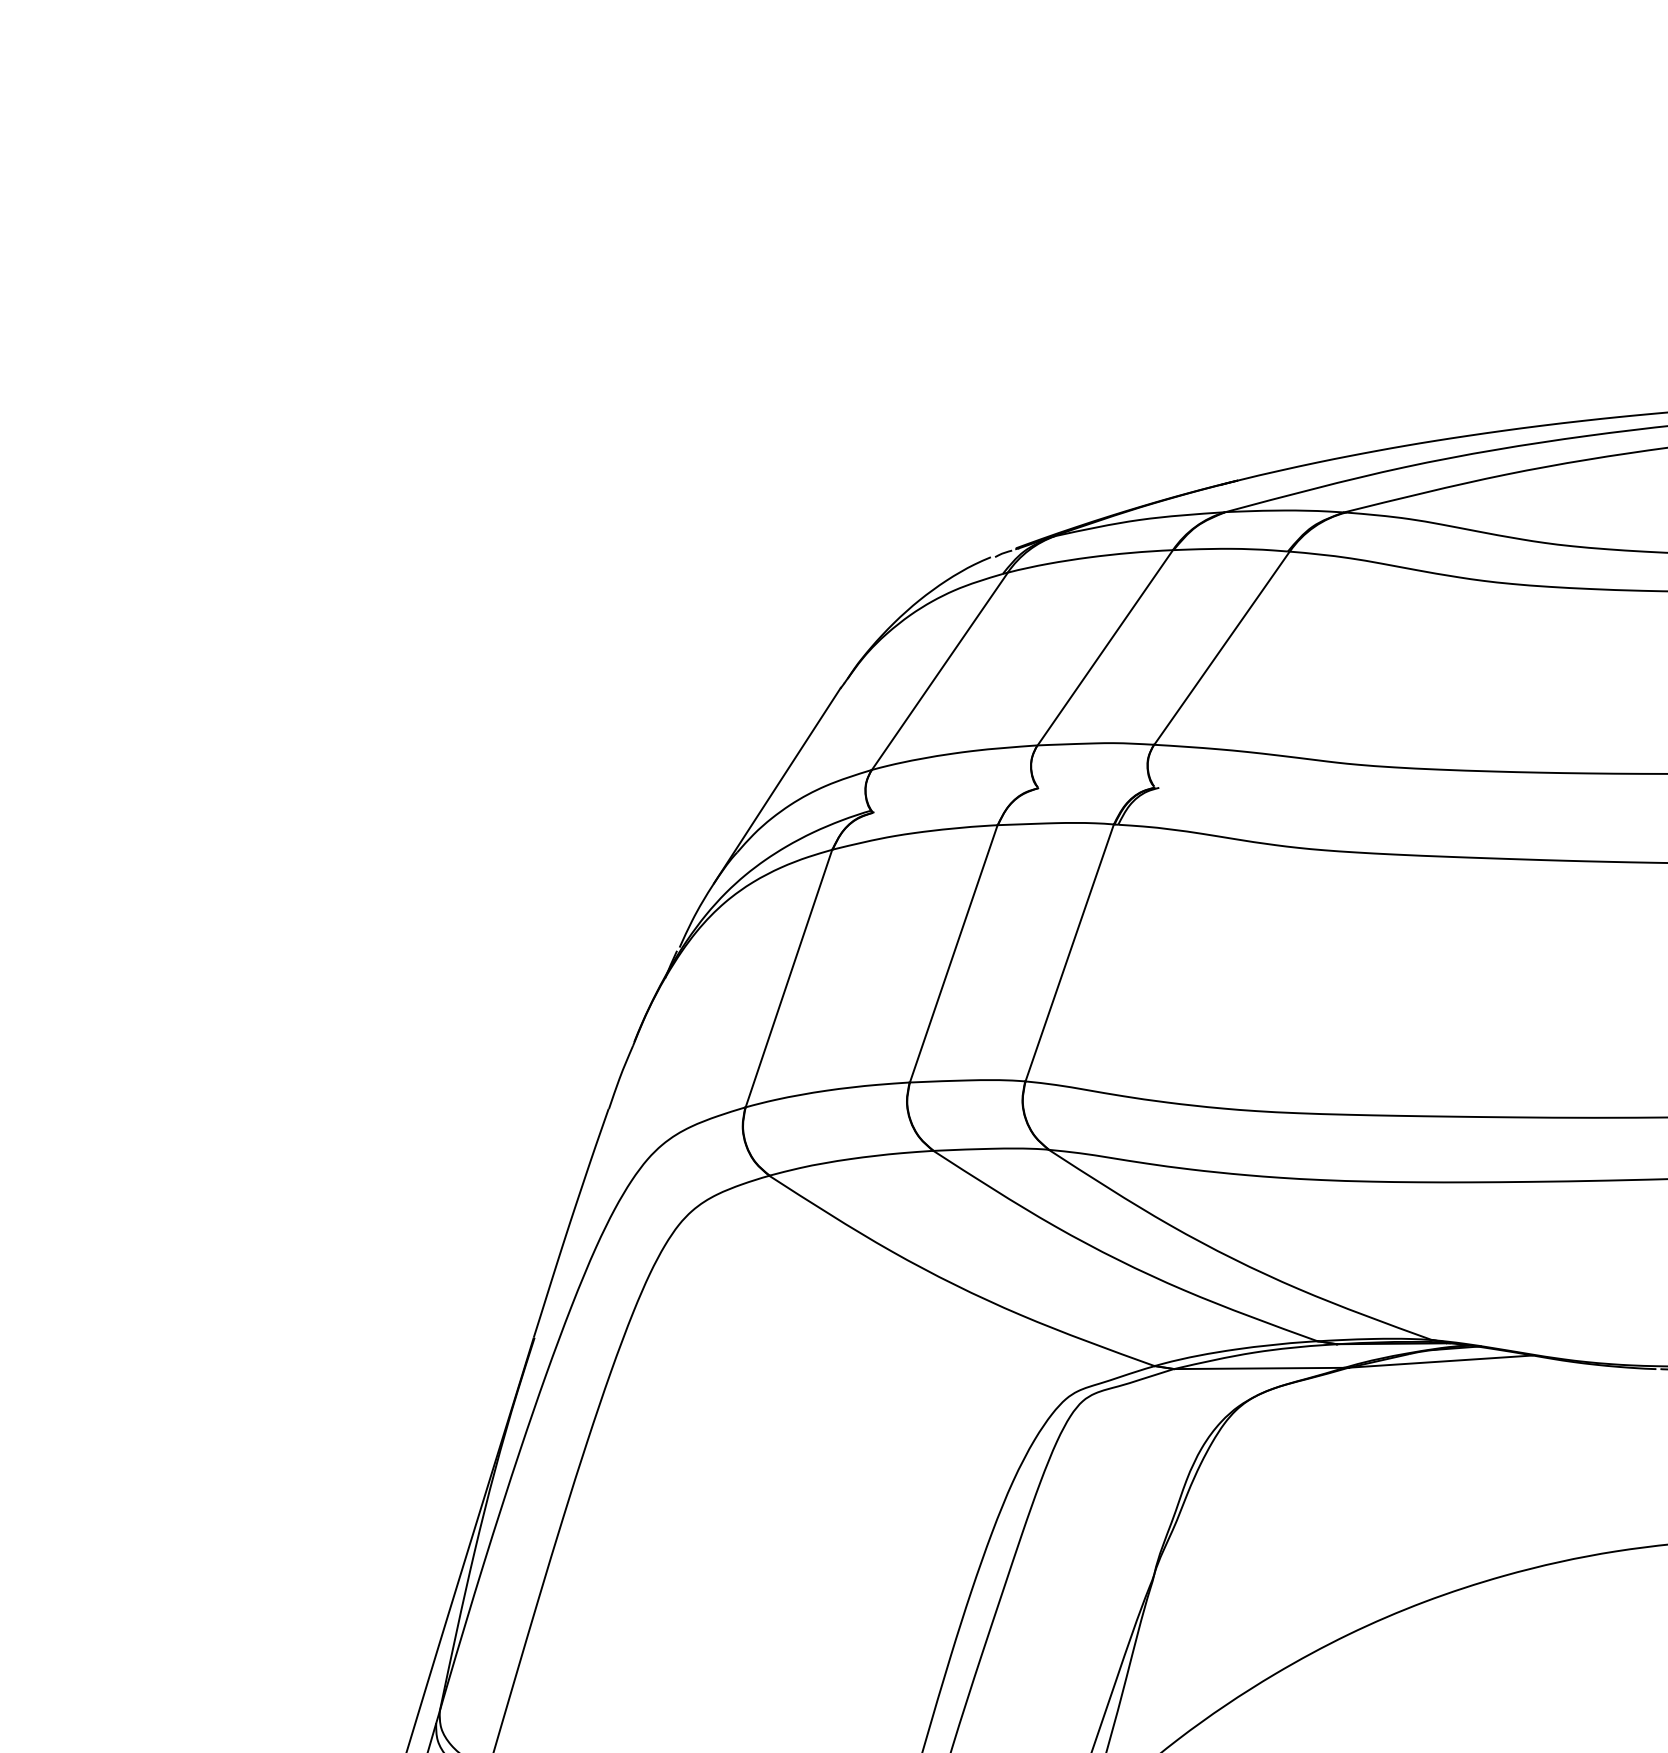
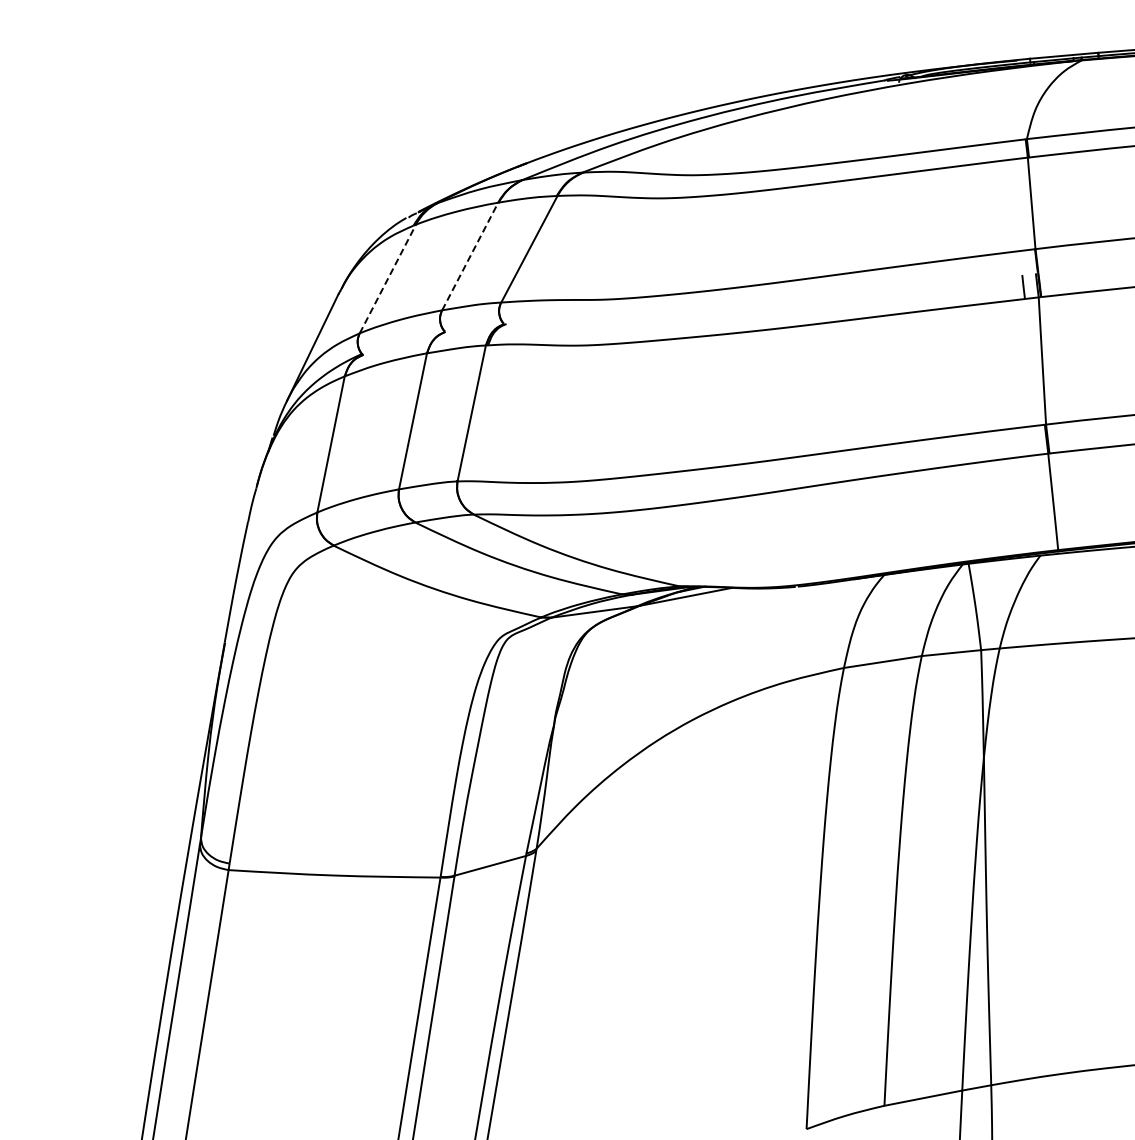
line: (1105, 647) -> (470, 256), solid -> dashed
line: (941, 670) -> (388, 278), solid -> dashed

